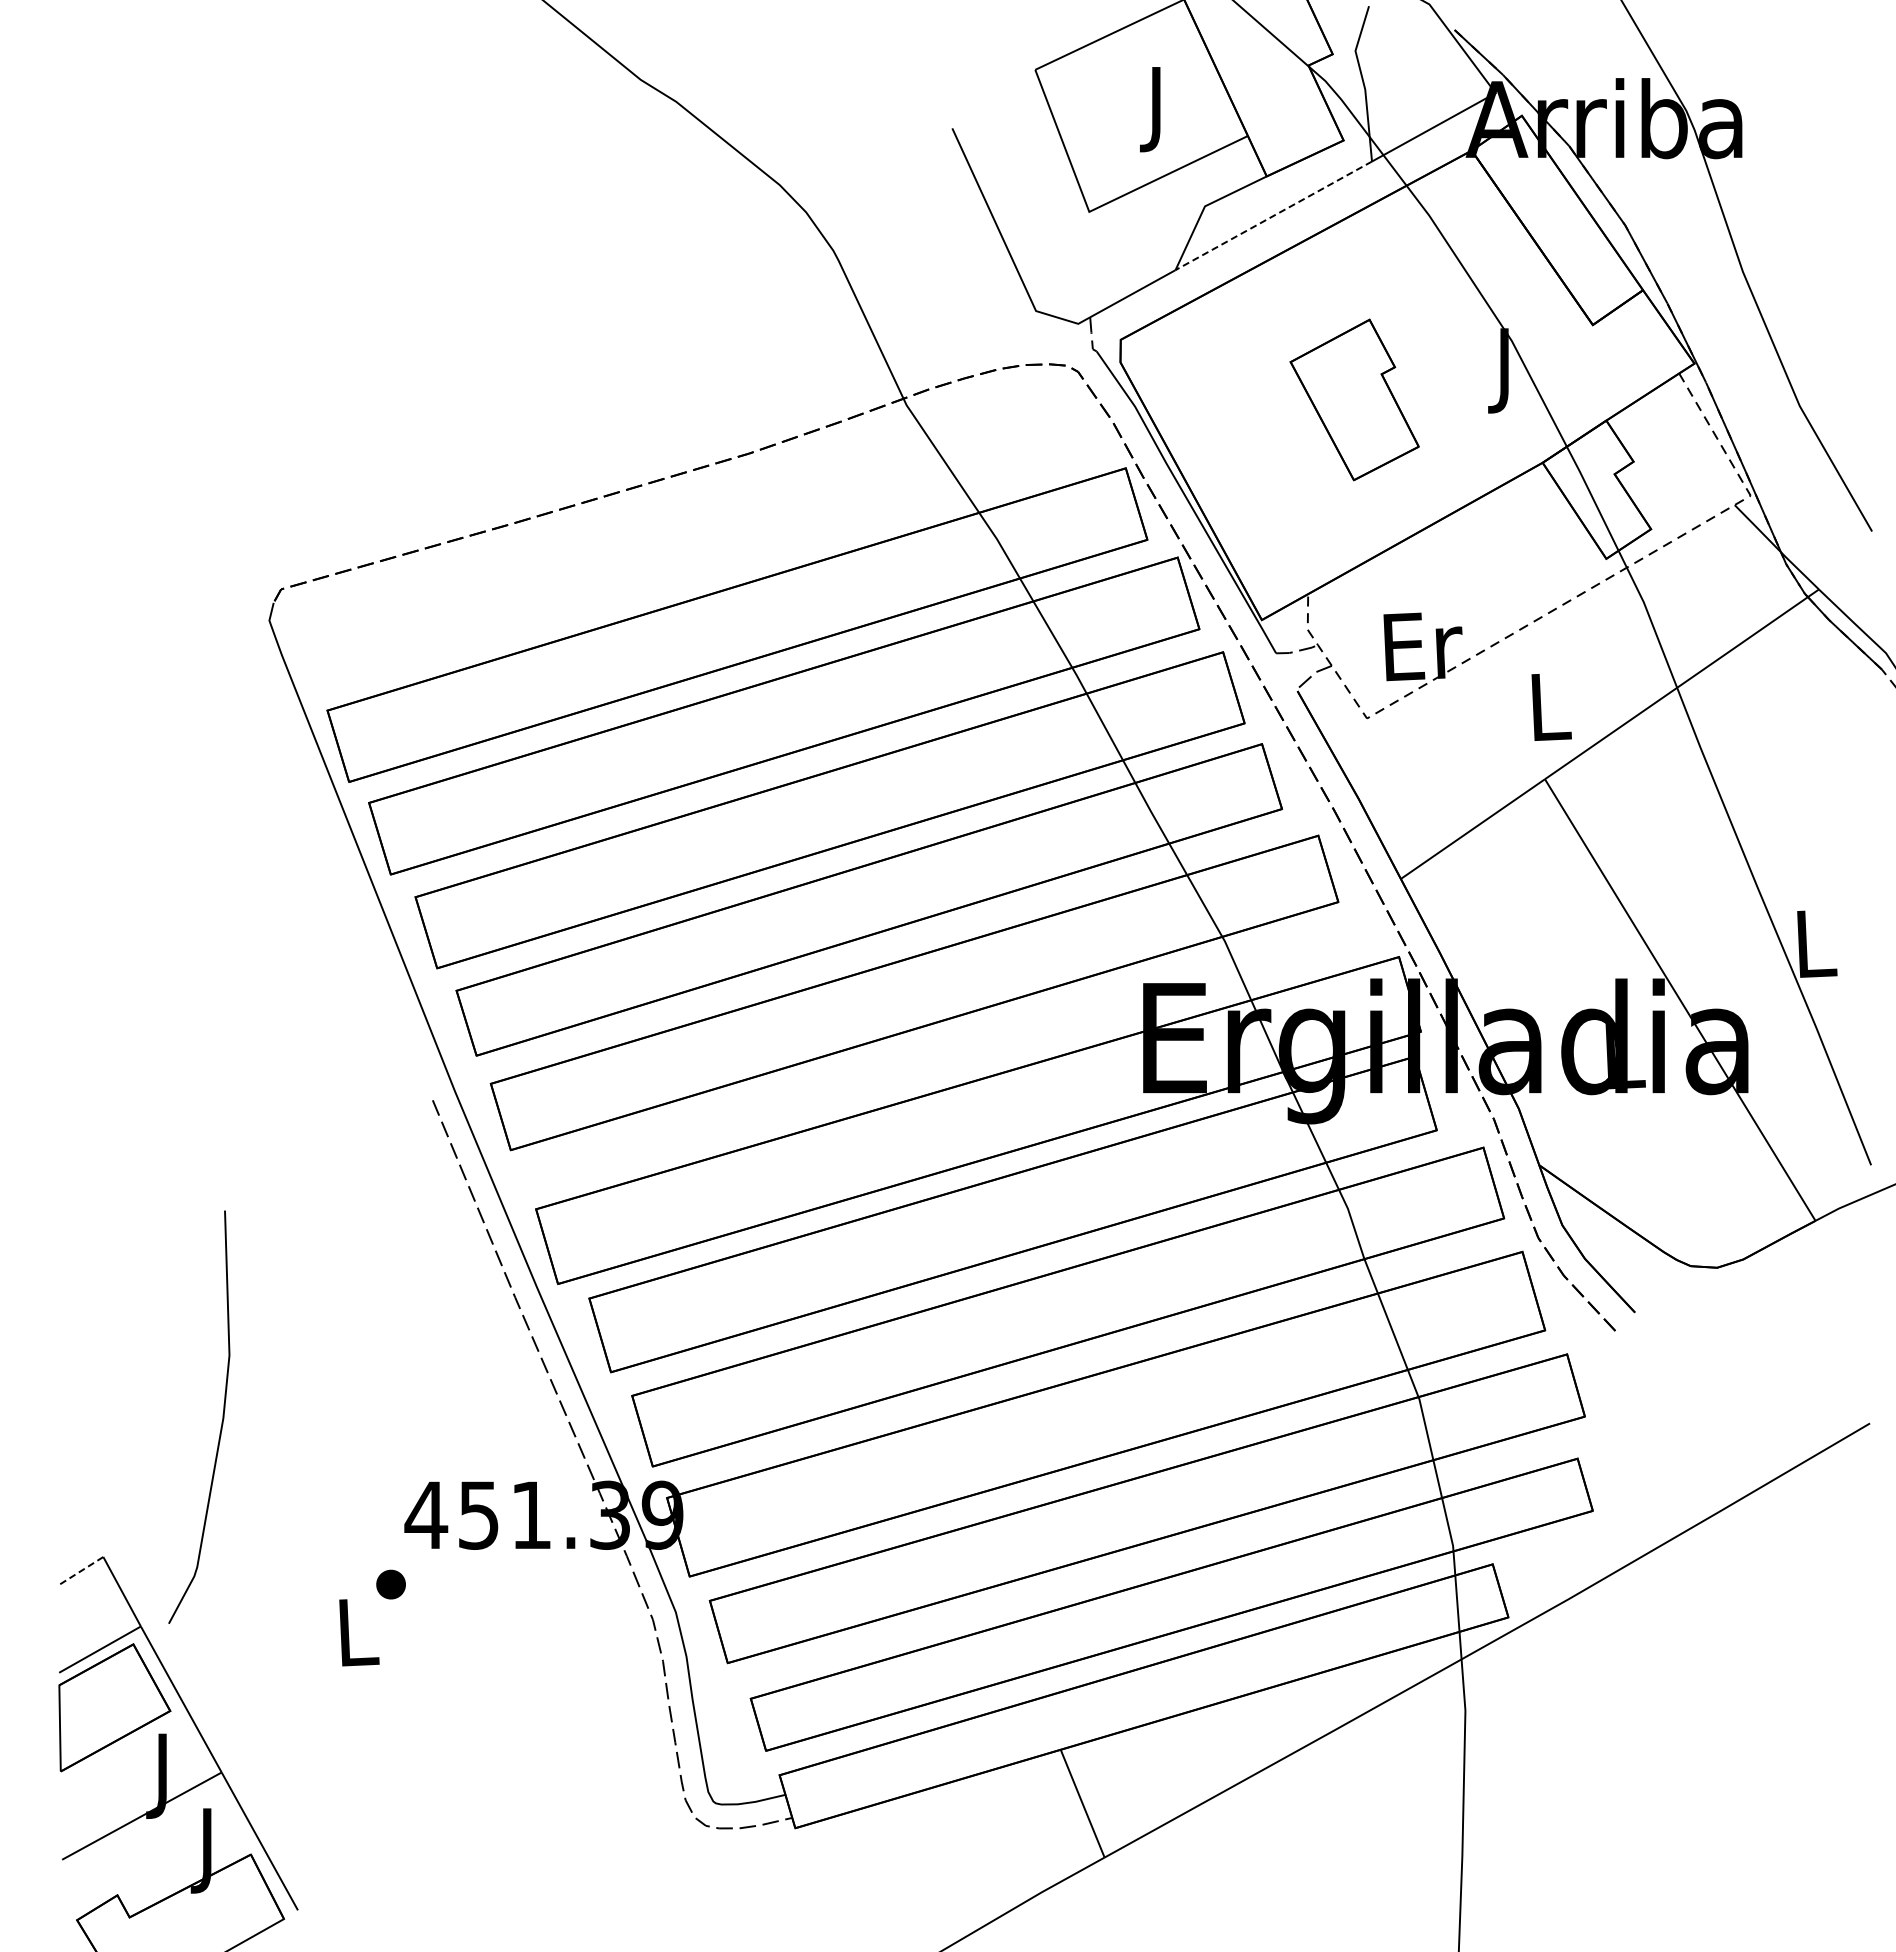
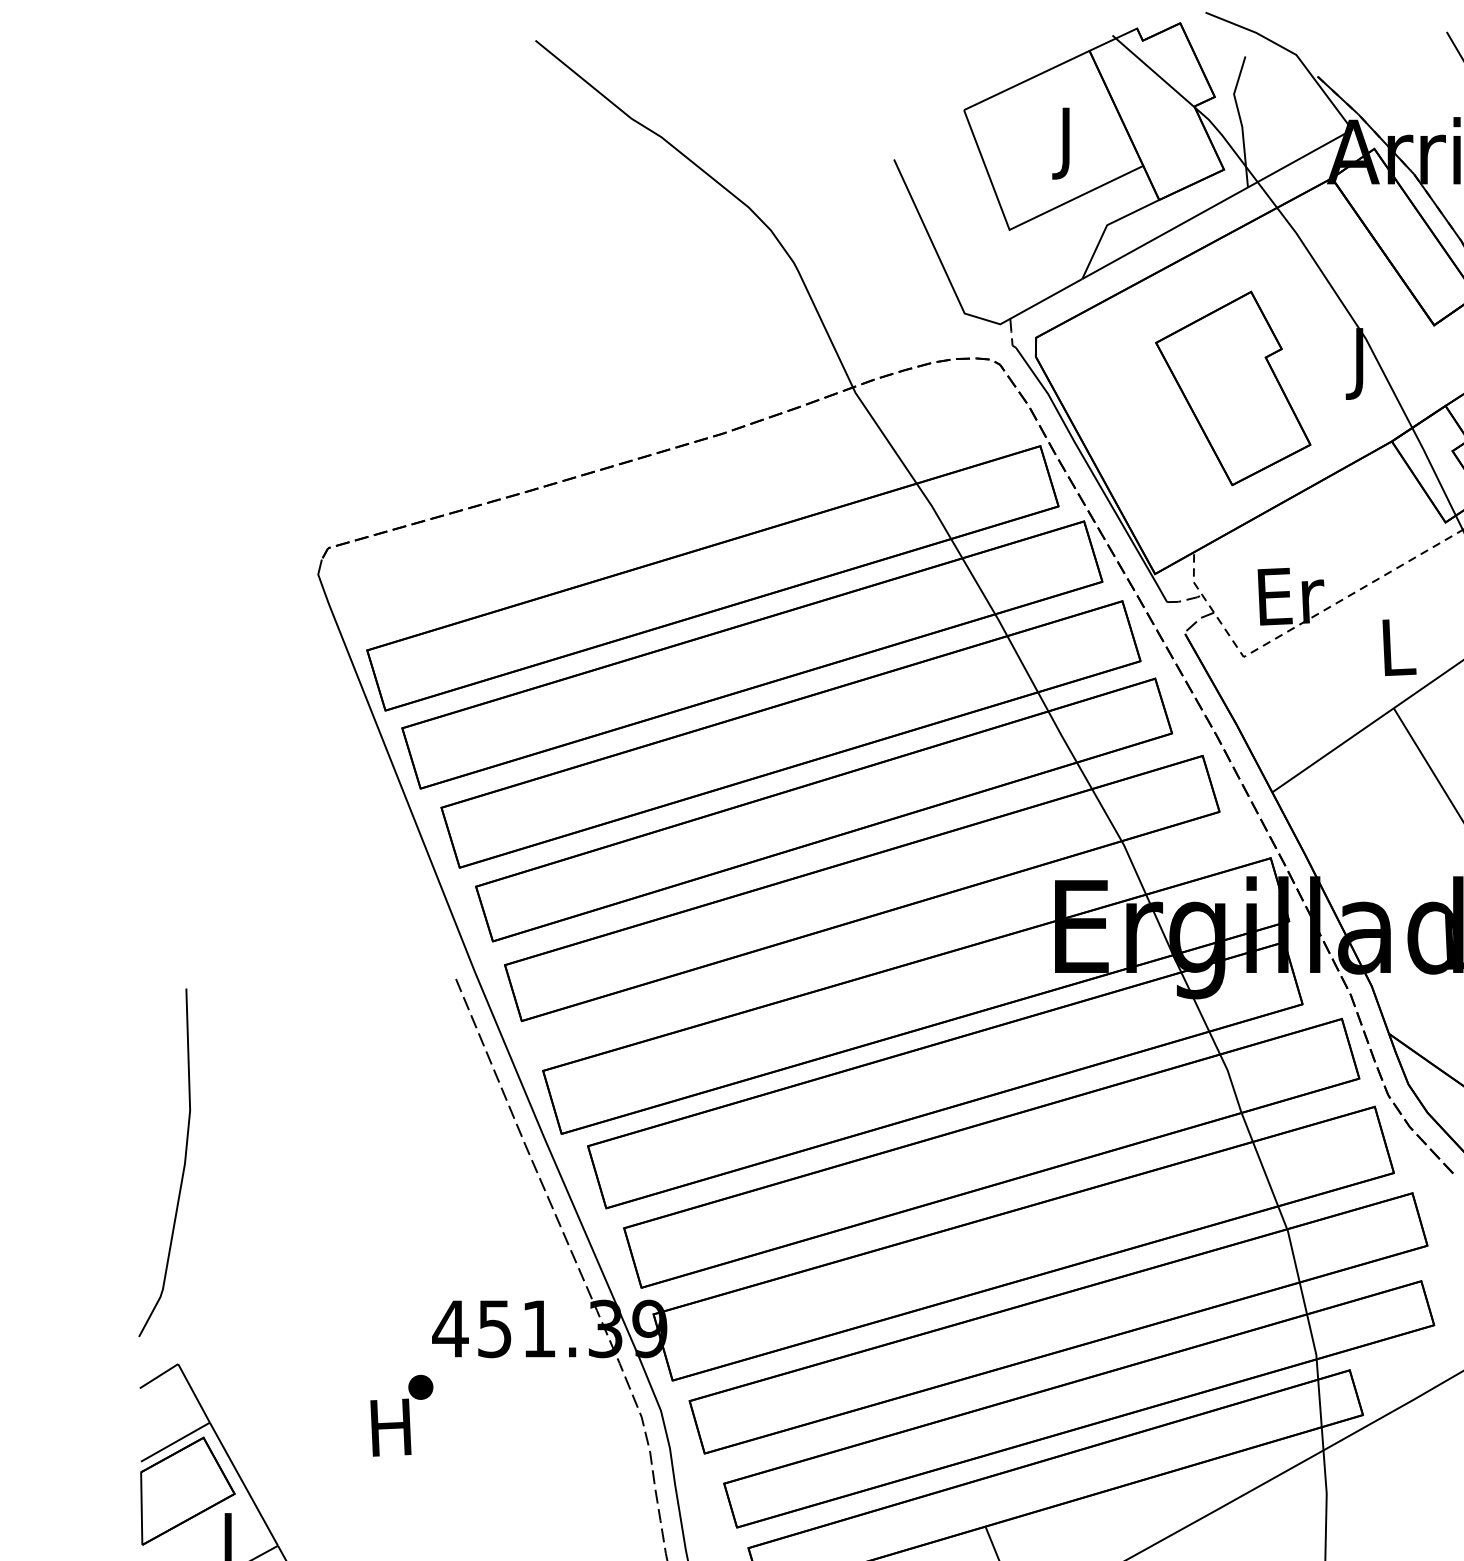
line: (1273, 216) -> (1164, 233), dashed -> solid
part: (1354, 399) -> (1233, 388), size x1.43
curve: (221, 1421) -> (183, 1166), moved
line: (80, 1571) -> (158, 1376), dashed -> solid
text: (355, 1632) -> (390, 1427), L -> H

